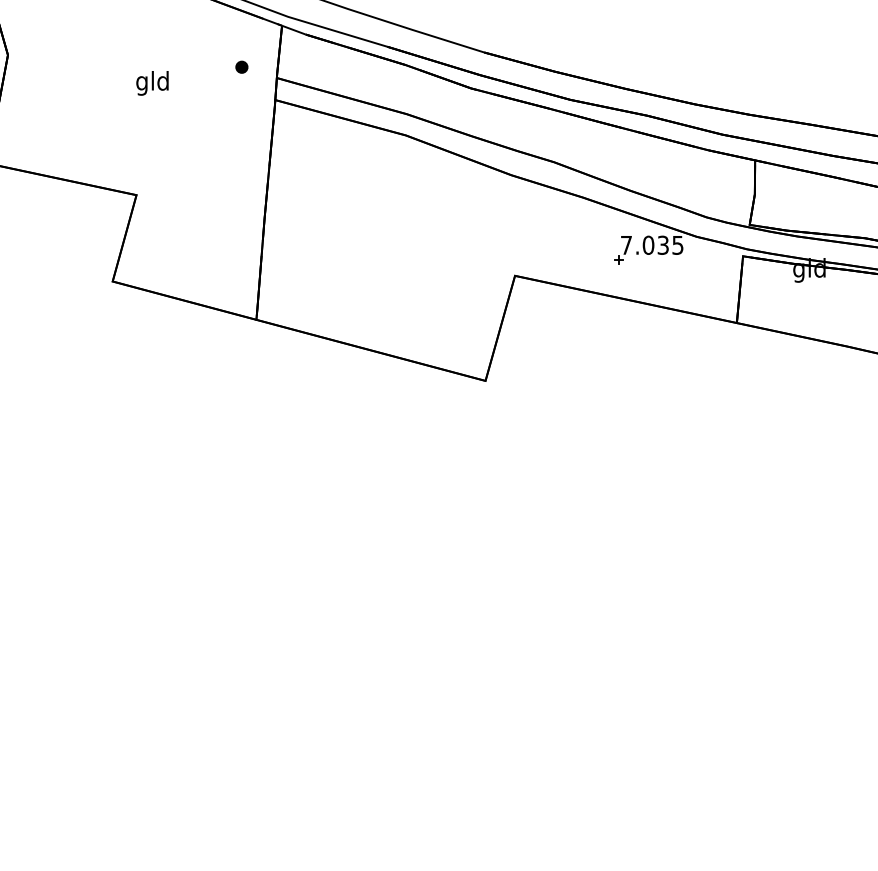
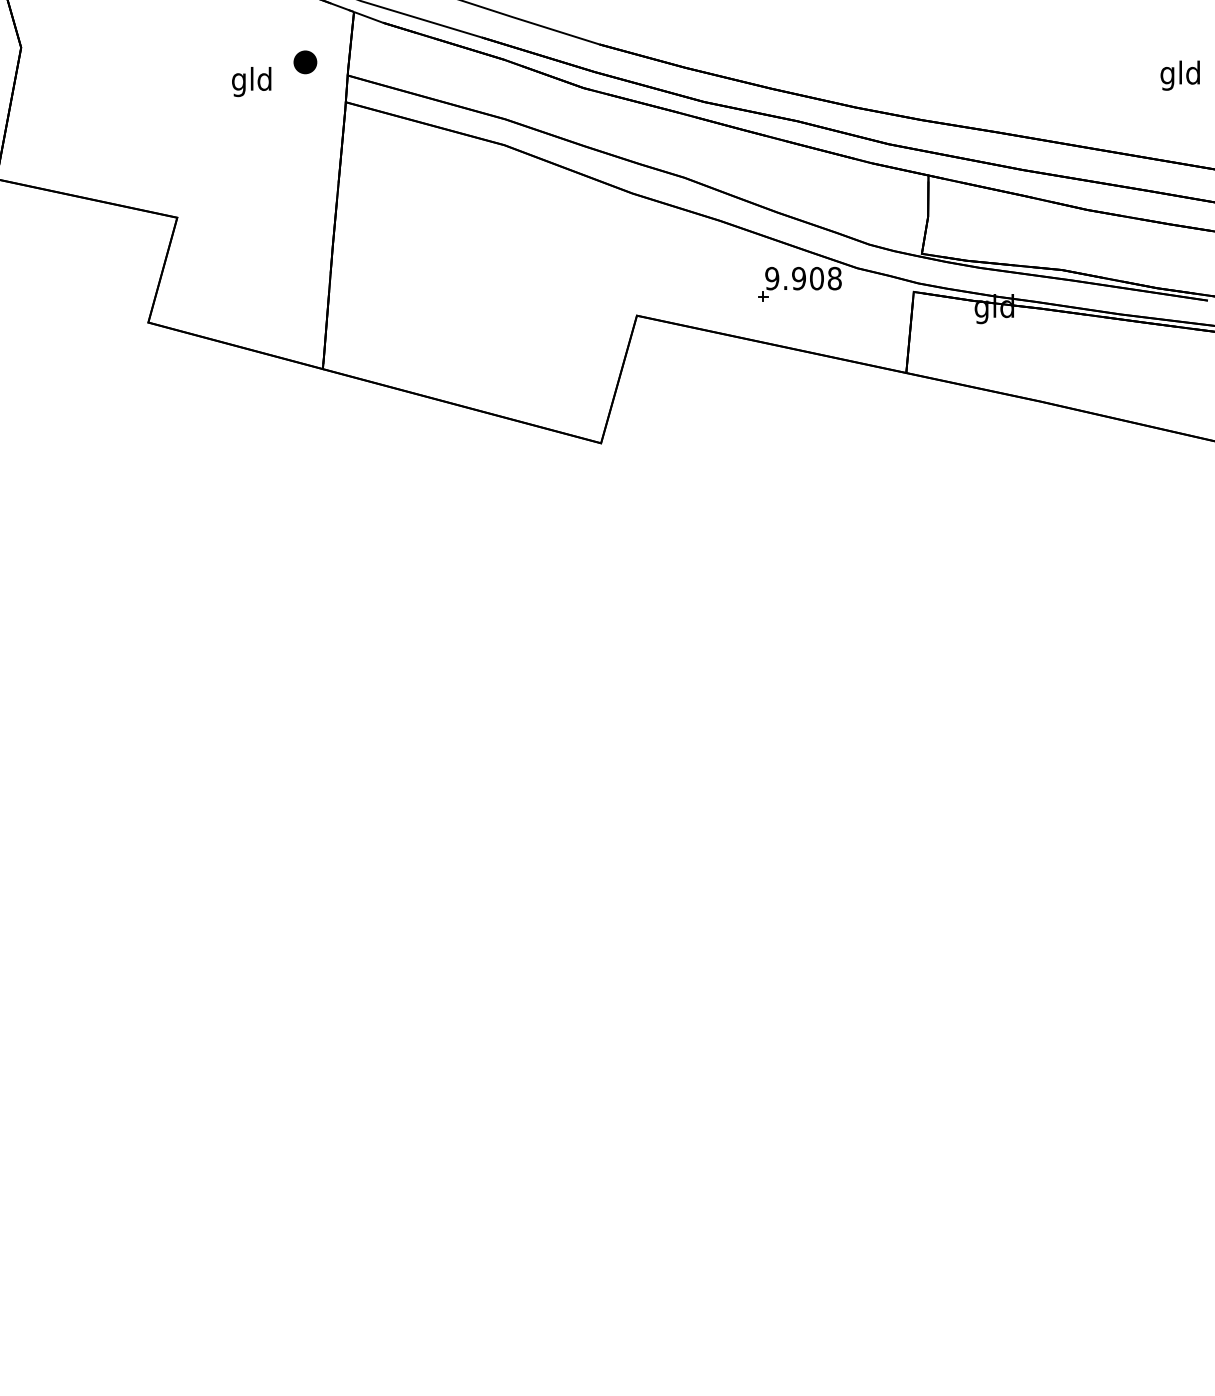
part: (241, 67) -> (304, 62), size x1.6
text: (152, 83) -> (251, 82), moved
text: (652, 245) -> (803, 278), 7.035 -> 9.908

